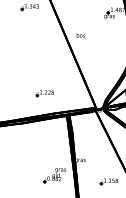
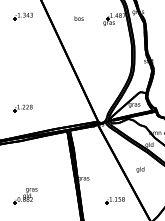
text: (80, 35) -> (78, 18), moved
part: (44, 93) -> (22, 108), moved
part: (54, 176) -> (25, 196), moved

